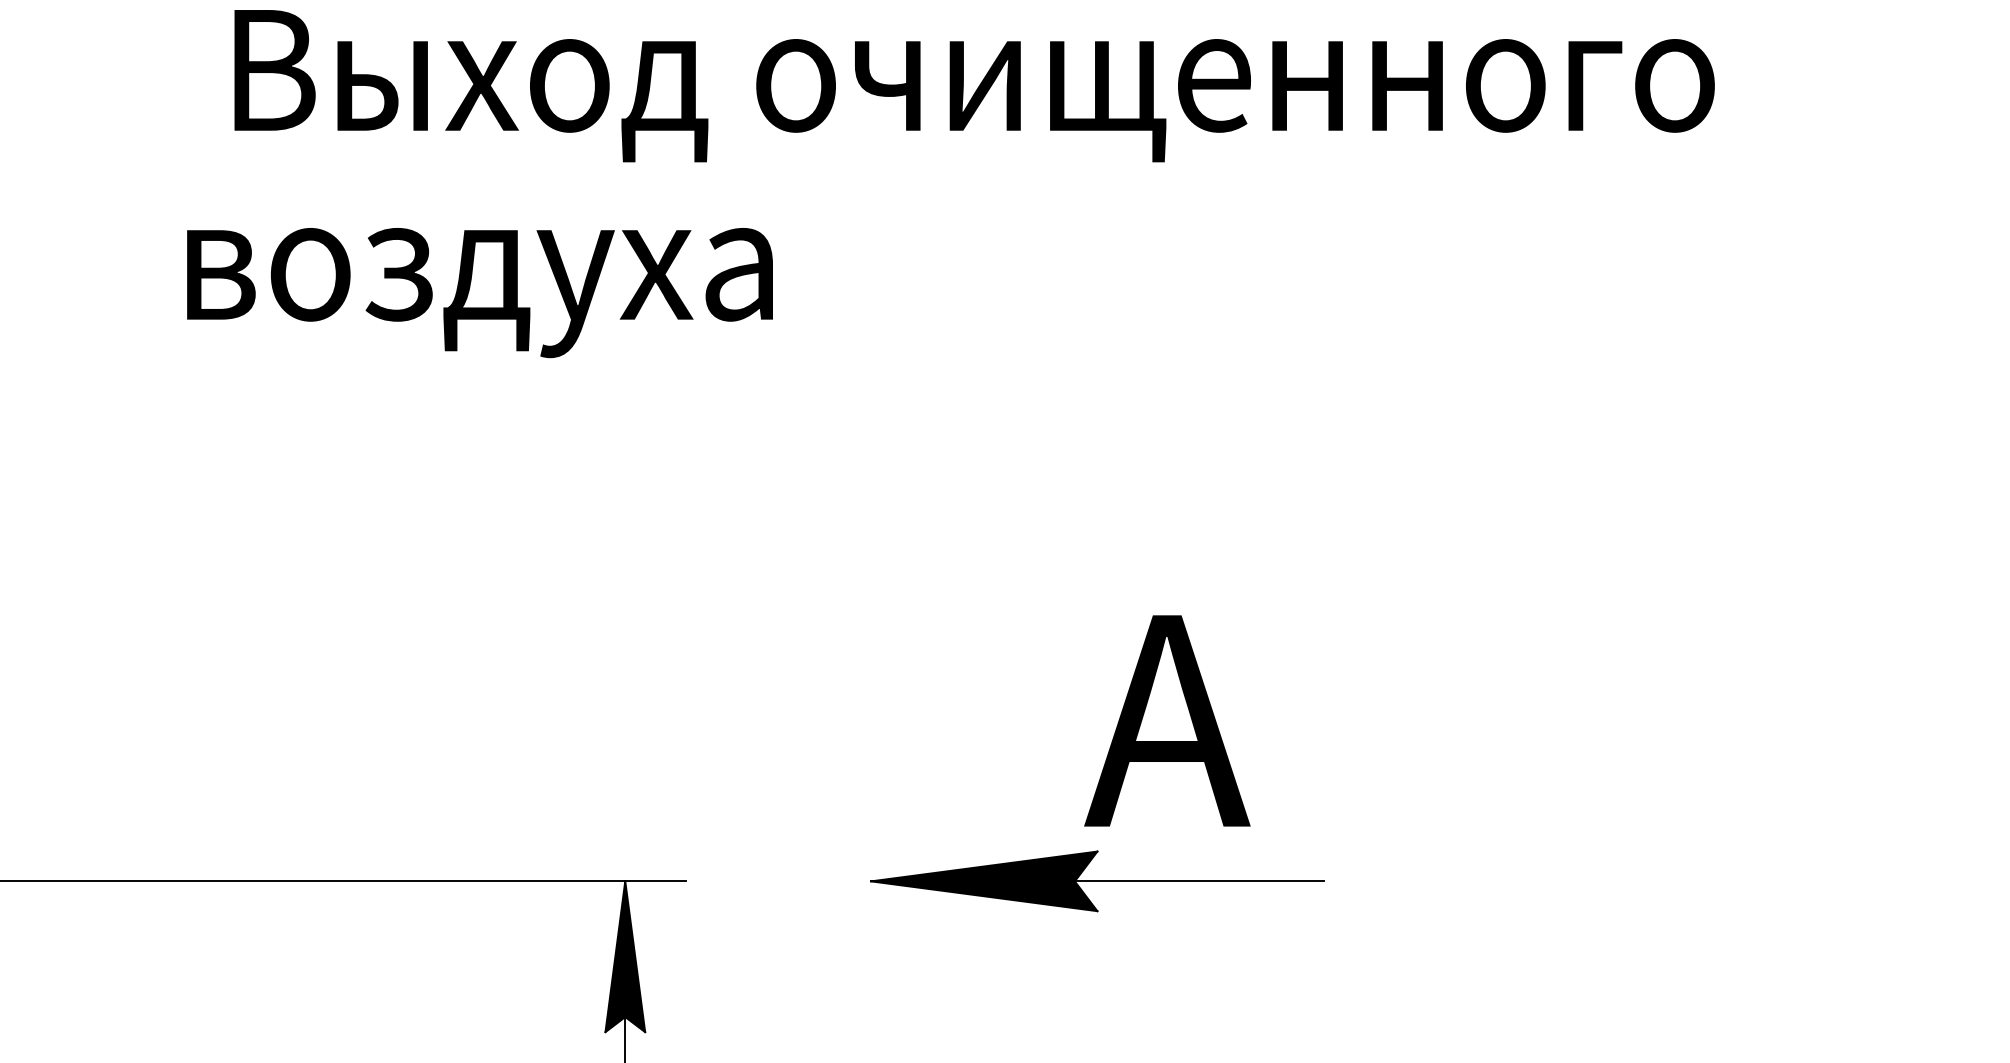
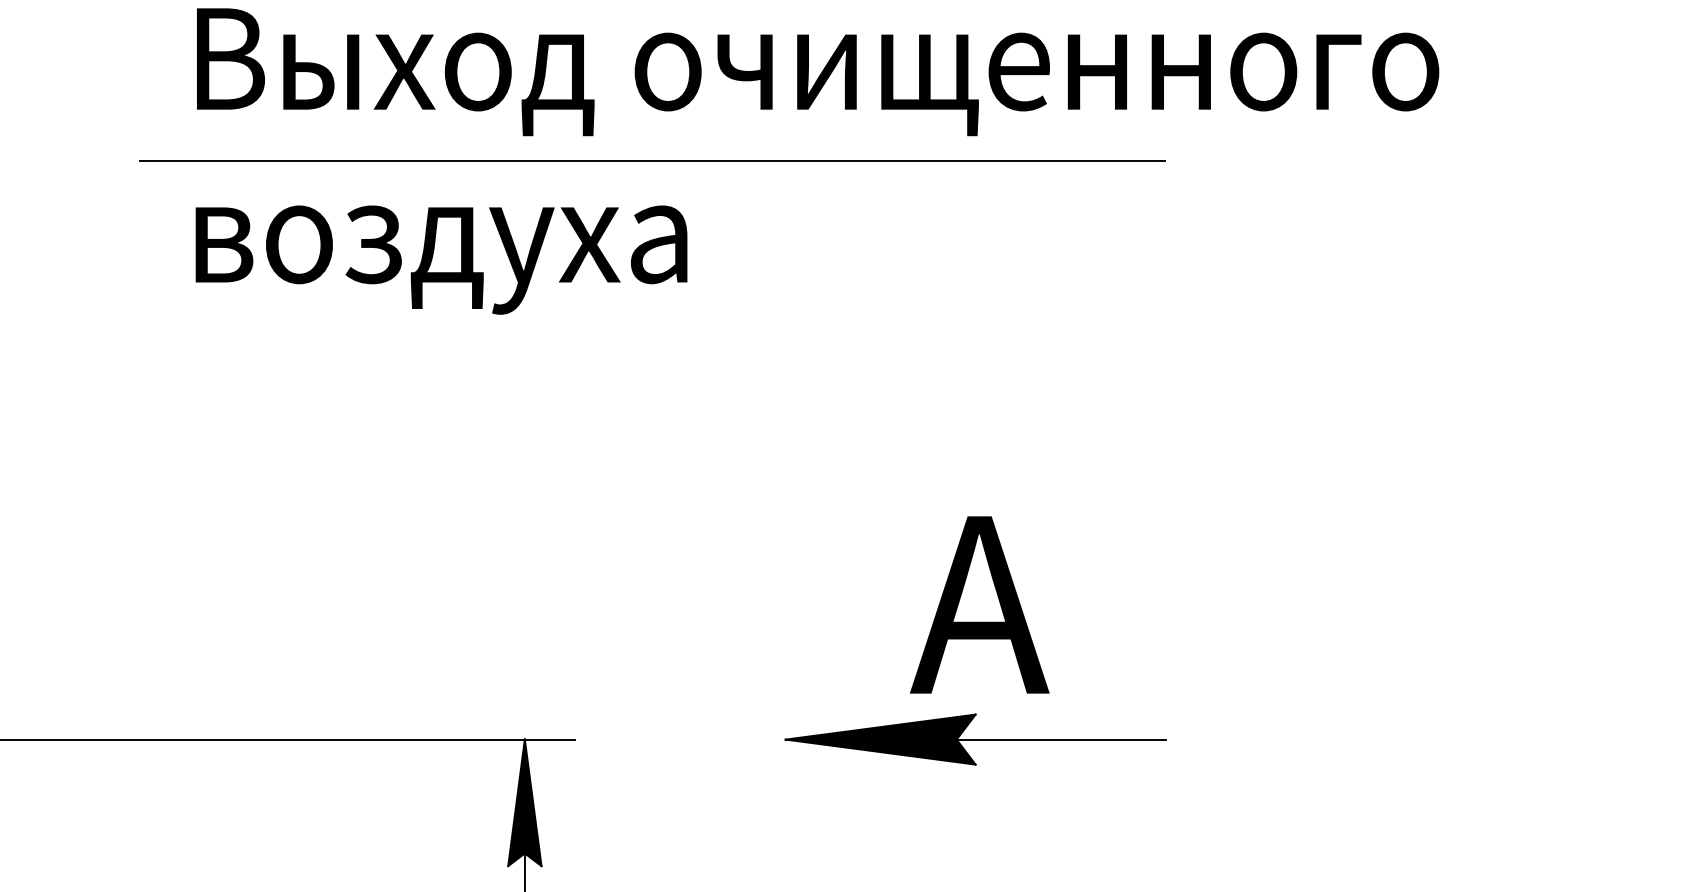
line: (777, 192) -> (652, 161), added
text: (479, 293) -> (441, 260), moved
part: (1097, 881) -> (975, 739), moved

